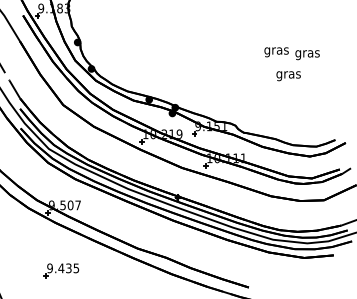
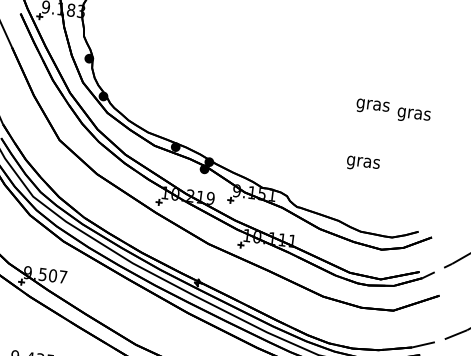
text: (291, 53) -> (392, 110), moved
text: (288, 76) -> (362, 164), moved

